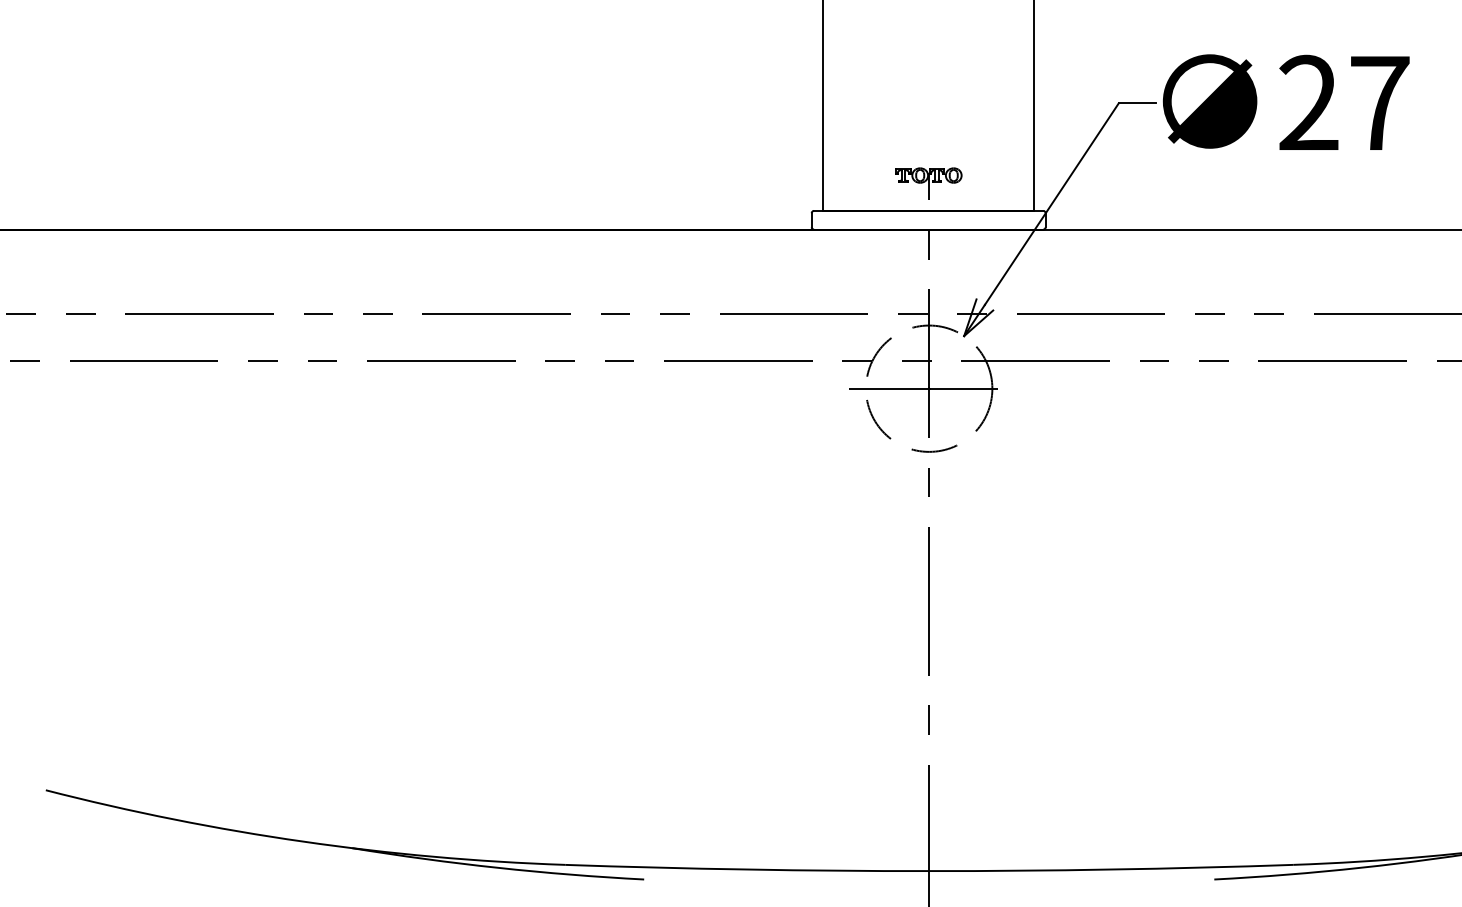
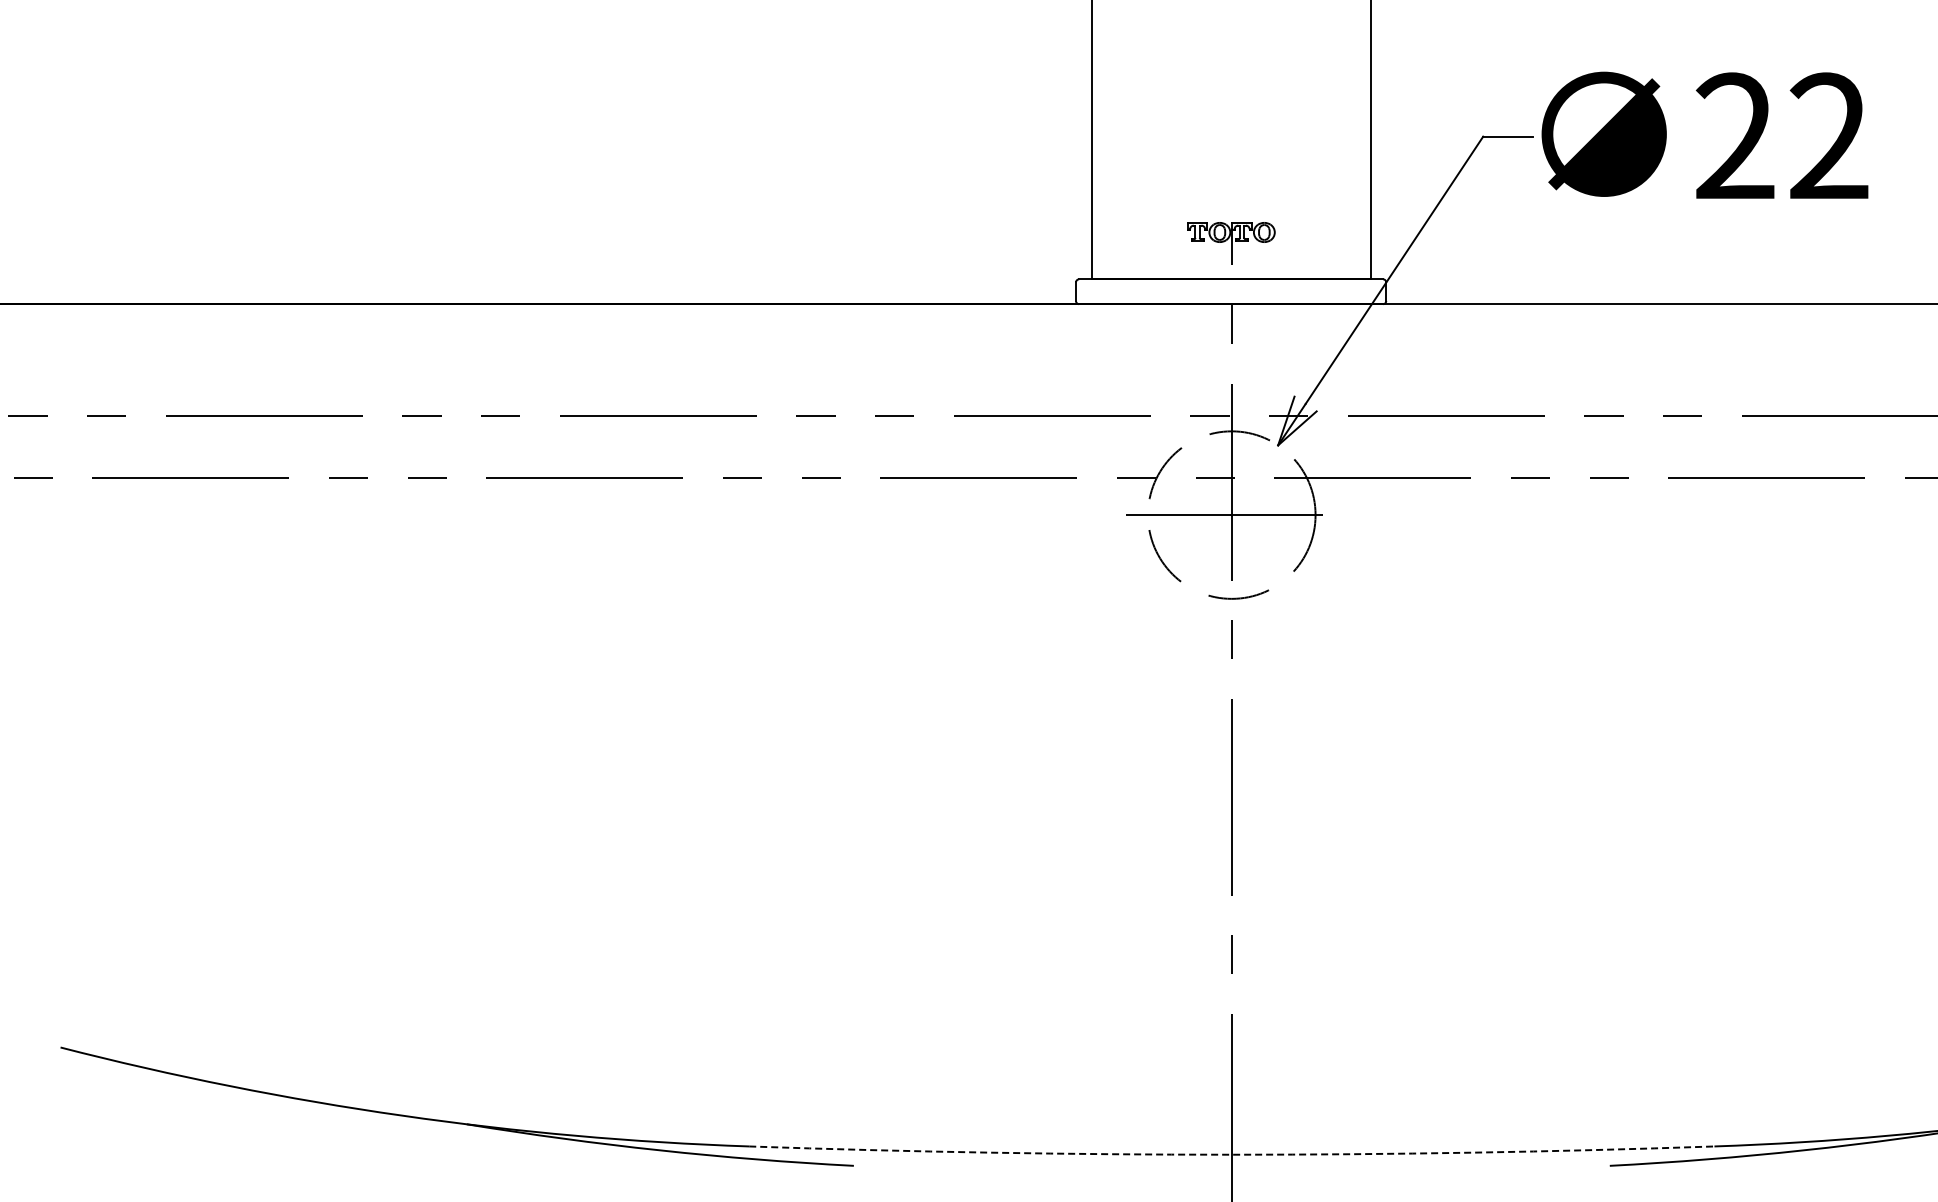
text: (1379, 102) -> (1828, 135), 27 -> 22
arc: (928, 870) -> (1231, 1154), solid -> dashed

